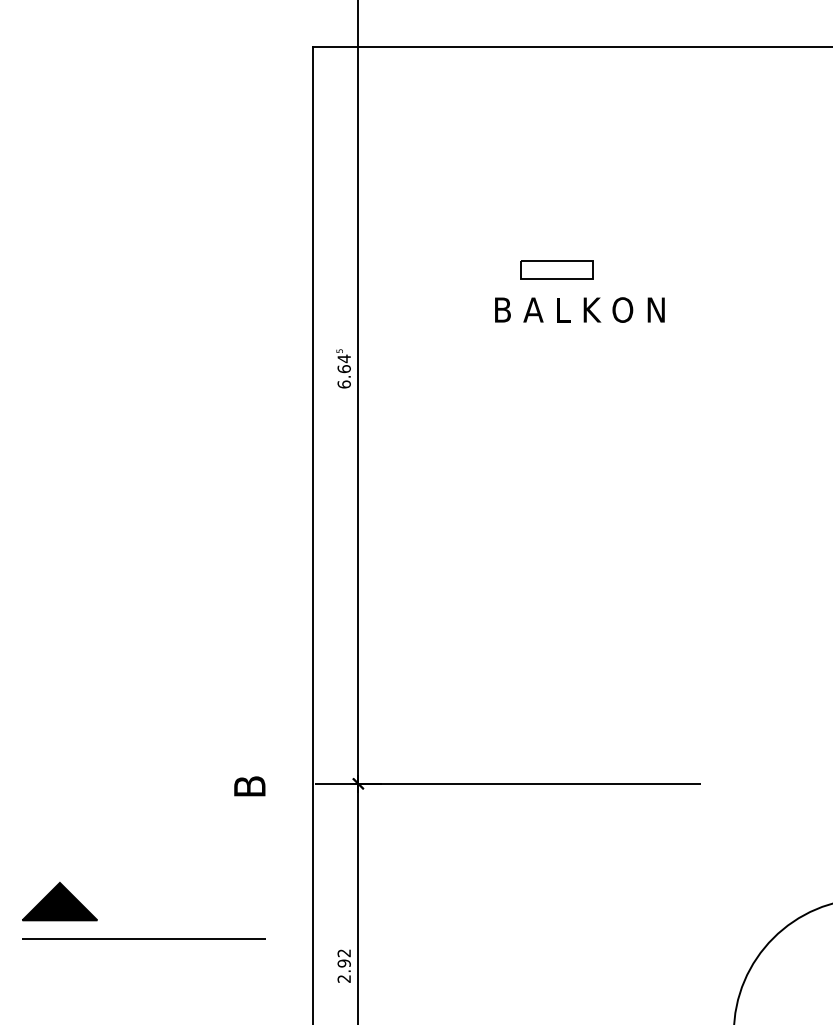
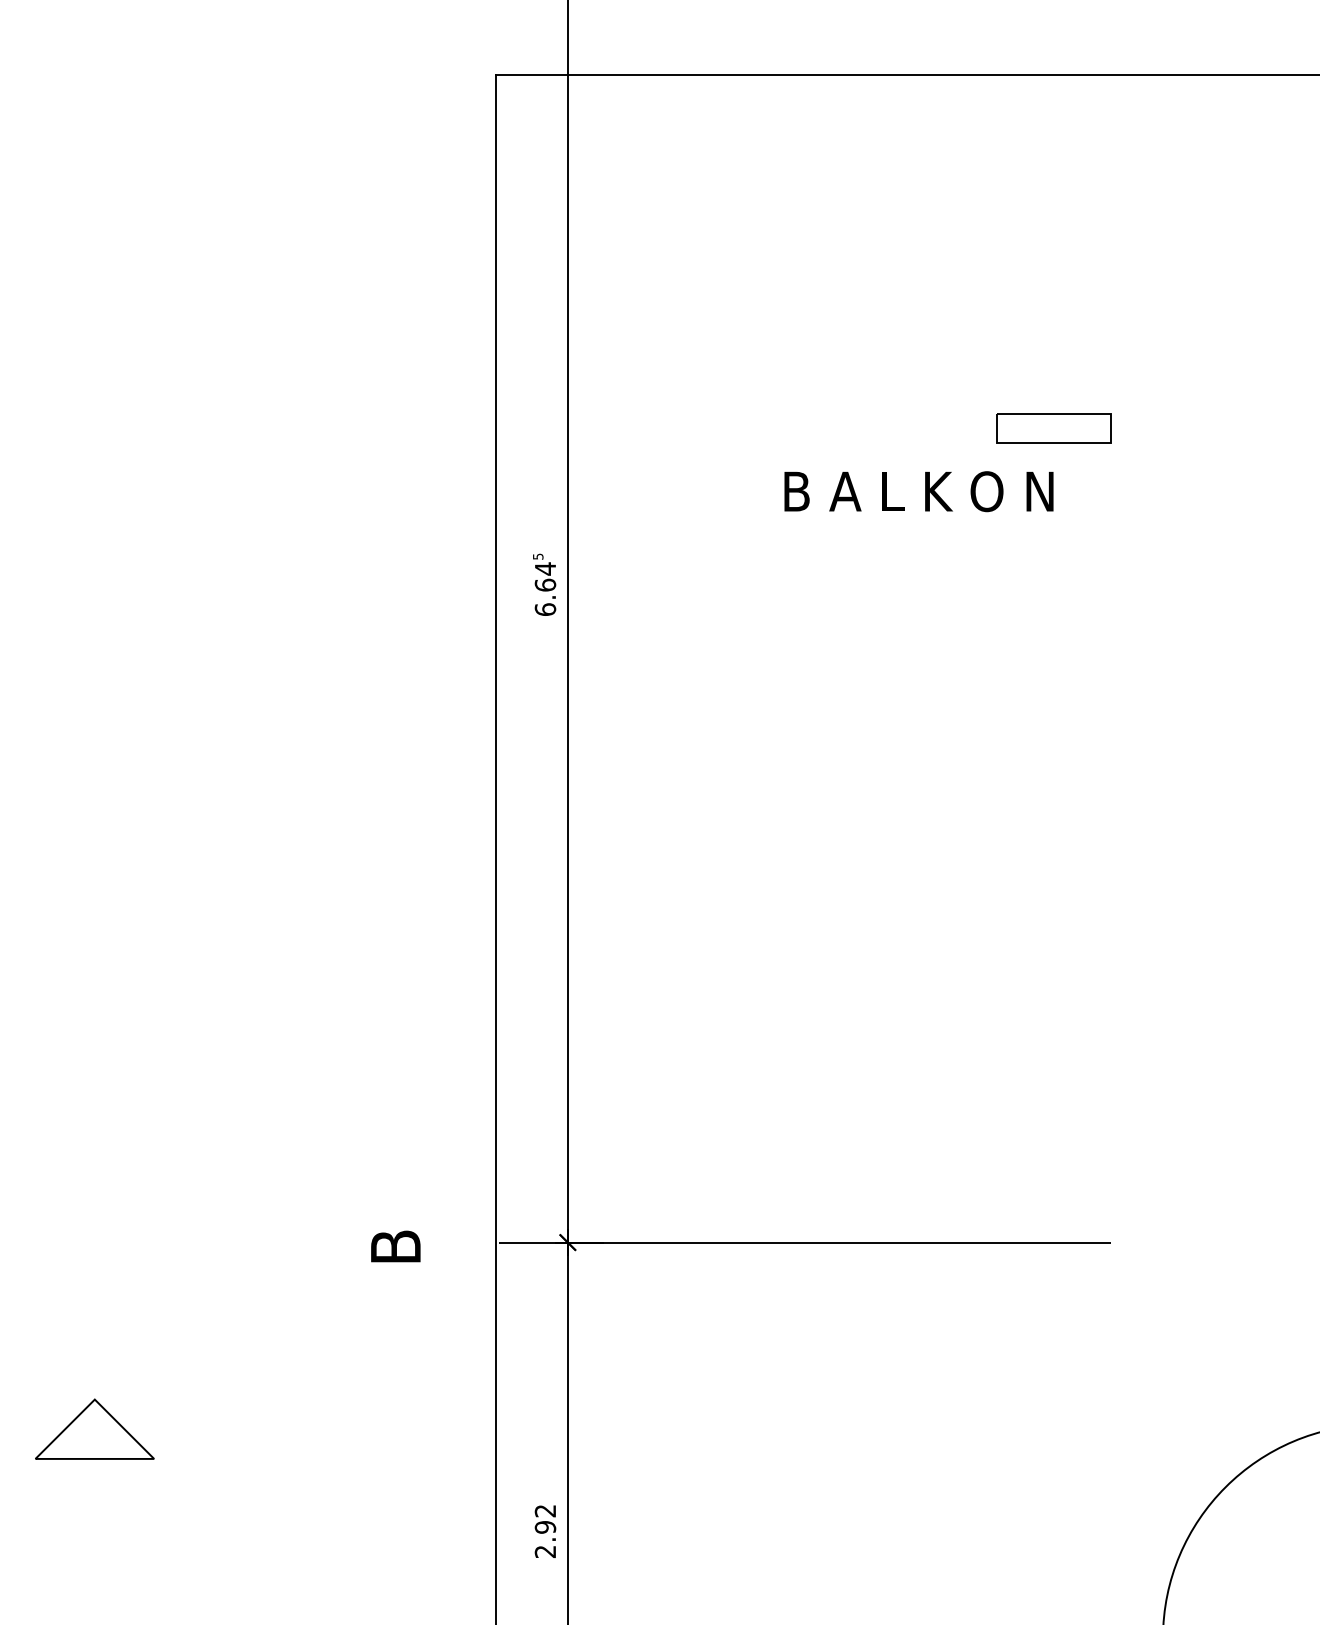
part: (556, 269) -> (1053, 427), moved
fill: (59, 901) -> (94, 1429), removed
line: (143, 938) -> (227, 1487), removed

